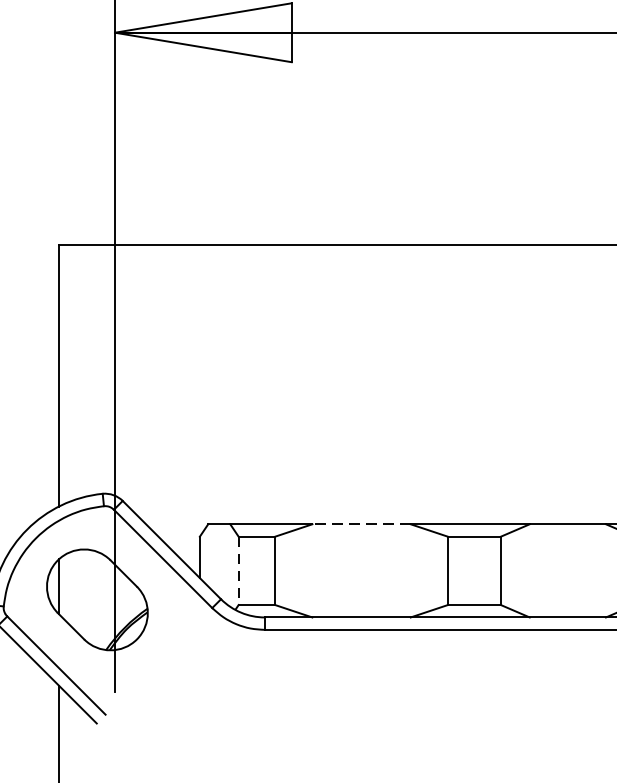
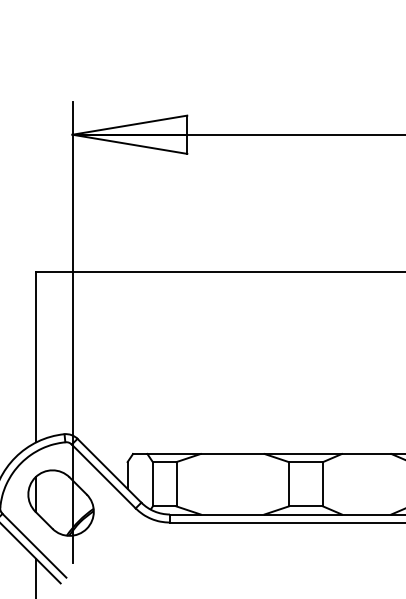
line: (361, 525) -> (232, 454), dashed -> solid
line: (238, 571) -> (152, 484), dashed -> solid

